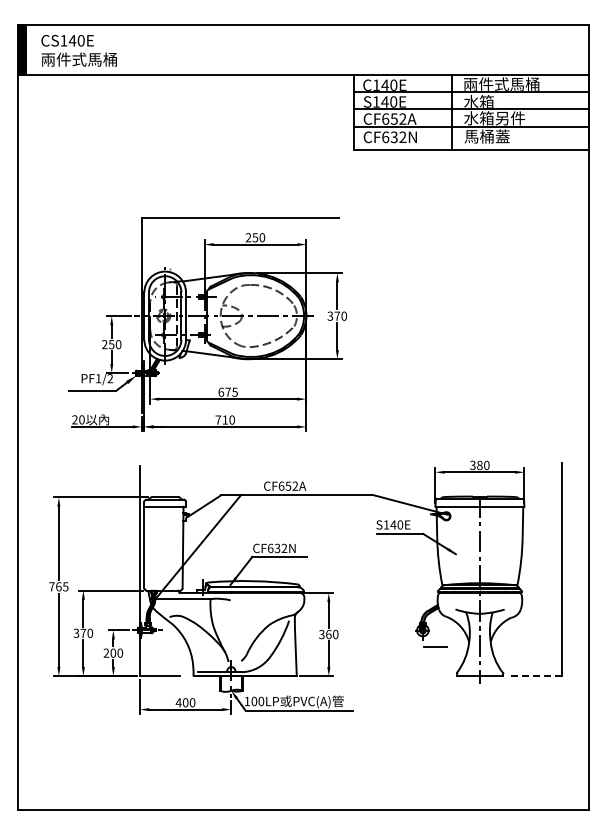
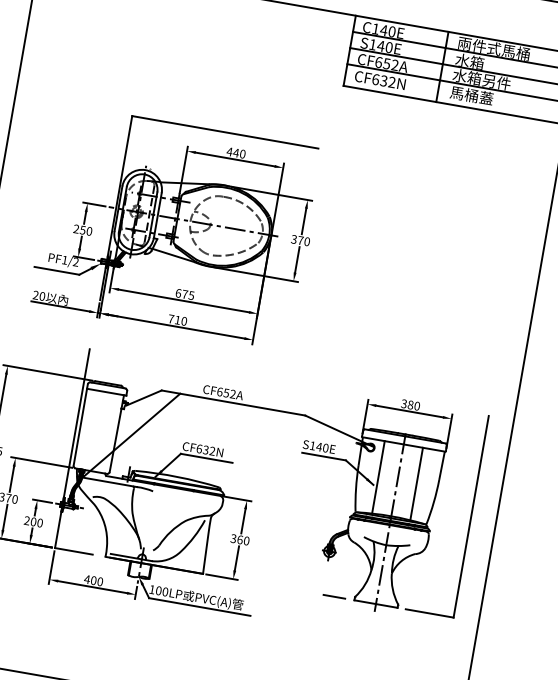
text: (251, 237) -> (232, 152), 250 -> 440
line: (459, 545) -> (378, 477), added
line: (500, 545) -> (416, 484), added
line: (435, 646) -> (334, 596), moved
line: (537, 676) -> (430, 613), dashed -> solid

